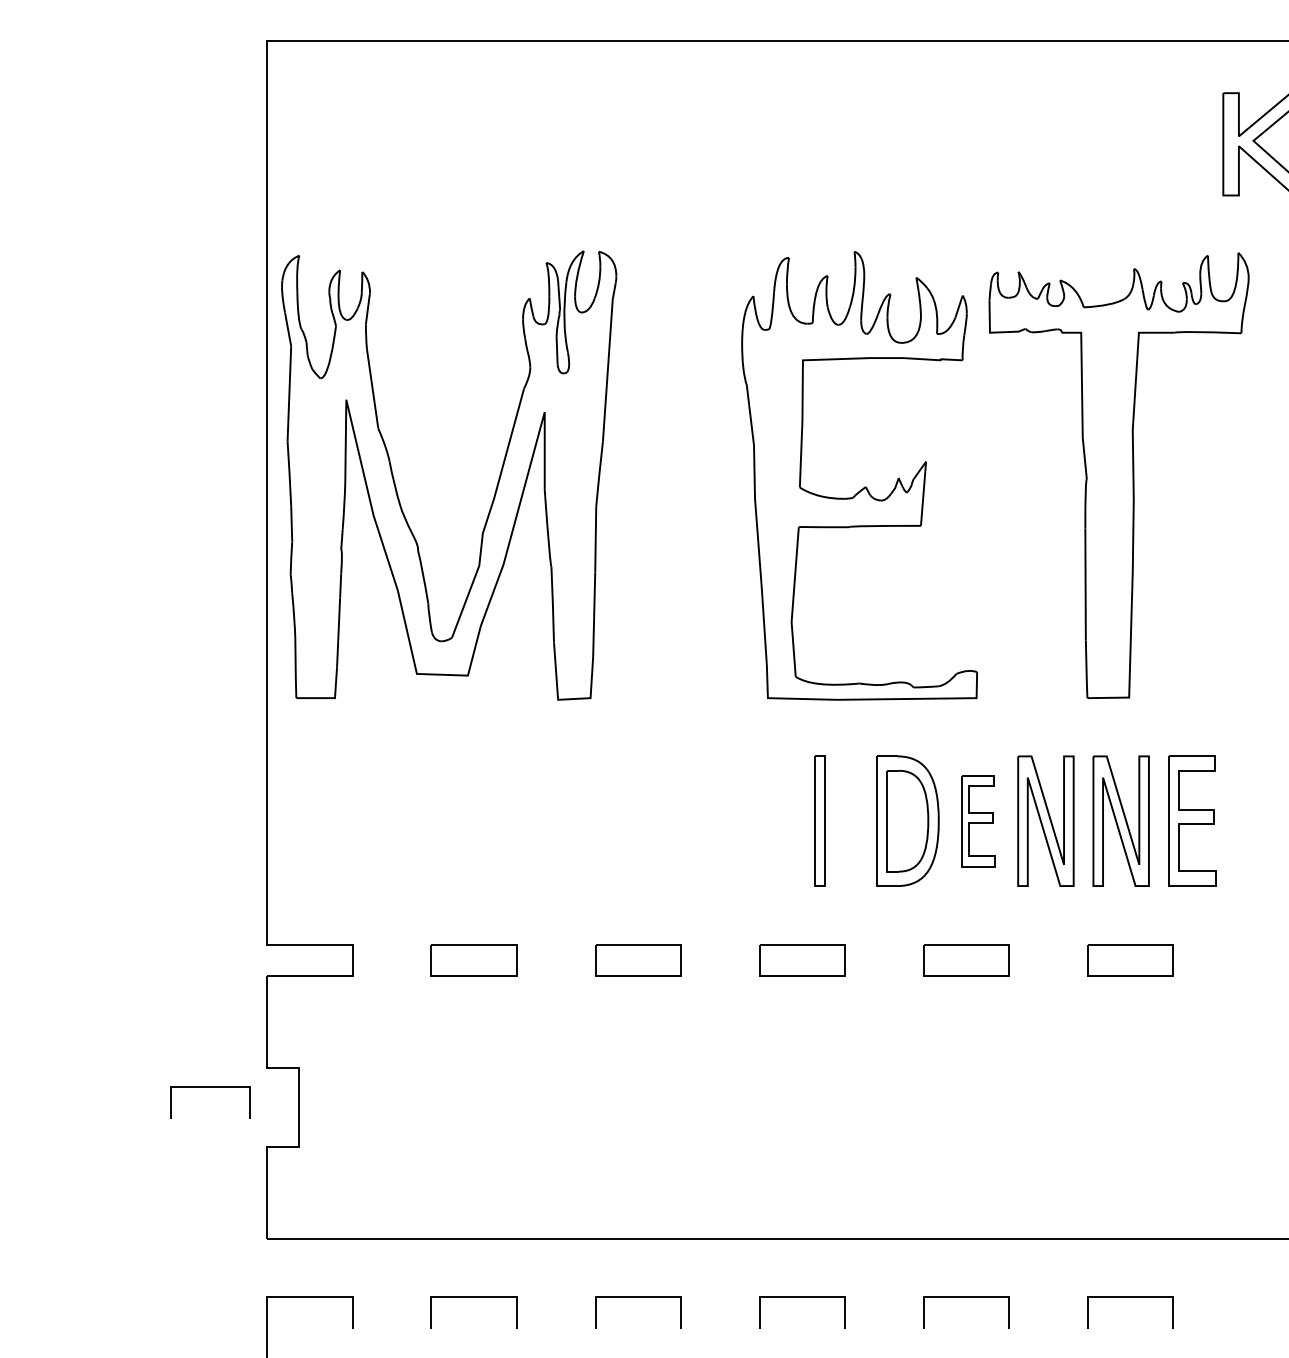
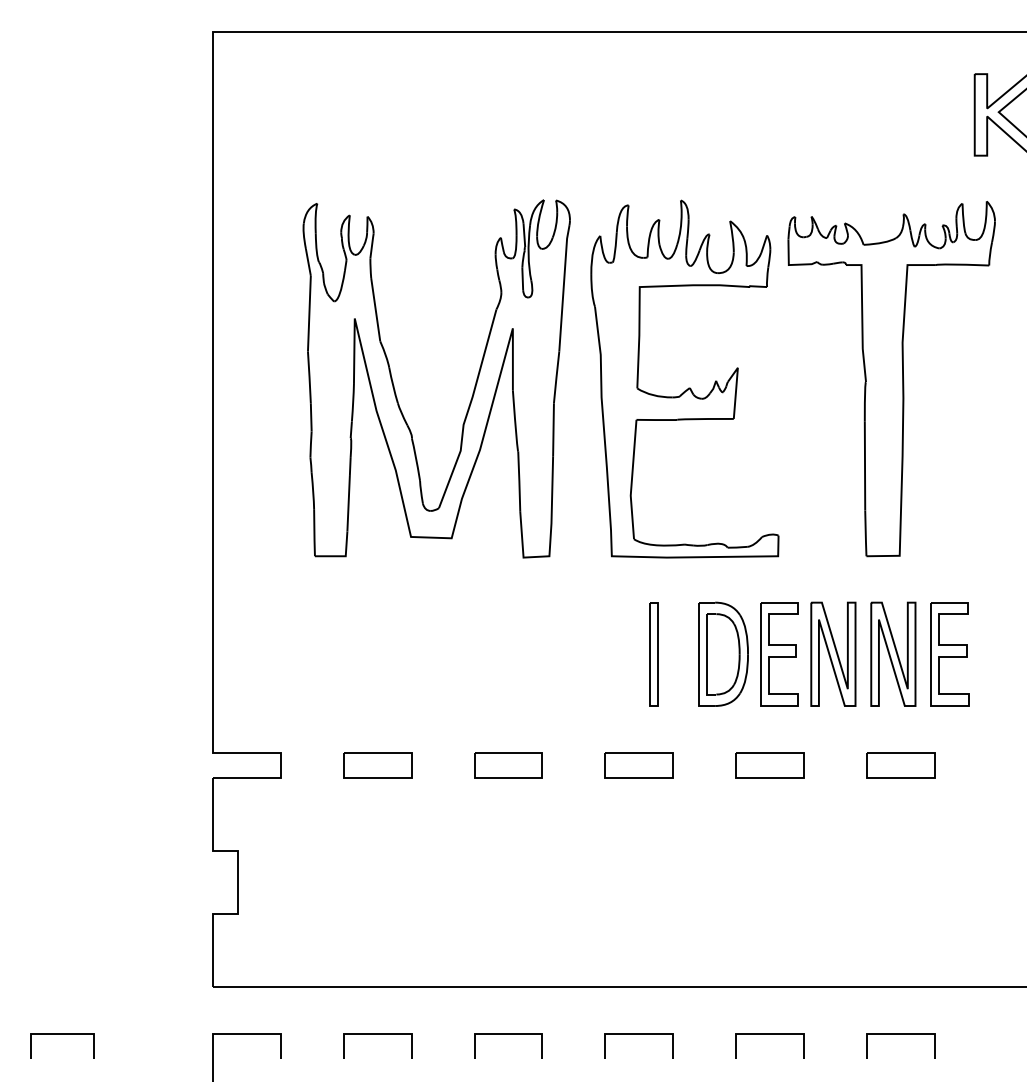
part: (496, 485) -> (474, 386), moved
part: (978, 820) -> (779, 653), size x1.43
line: (210, 1087) -> (62, 1033), moved

